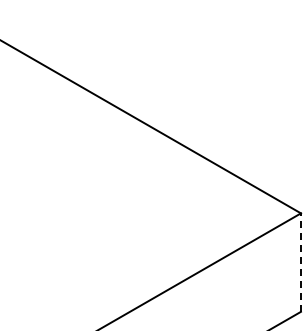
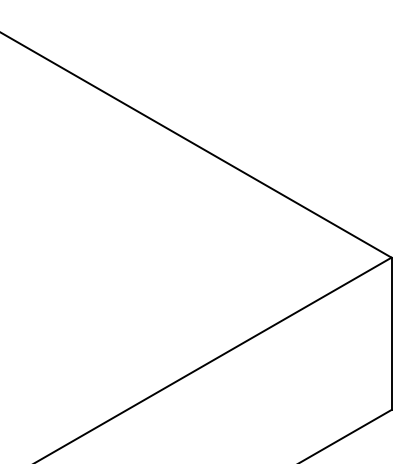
line: (300, 262) -> (390, 333), dashed -> solid

